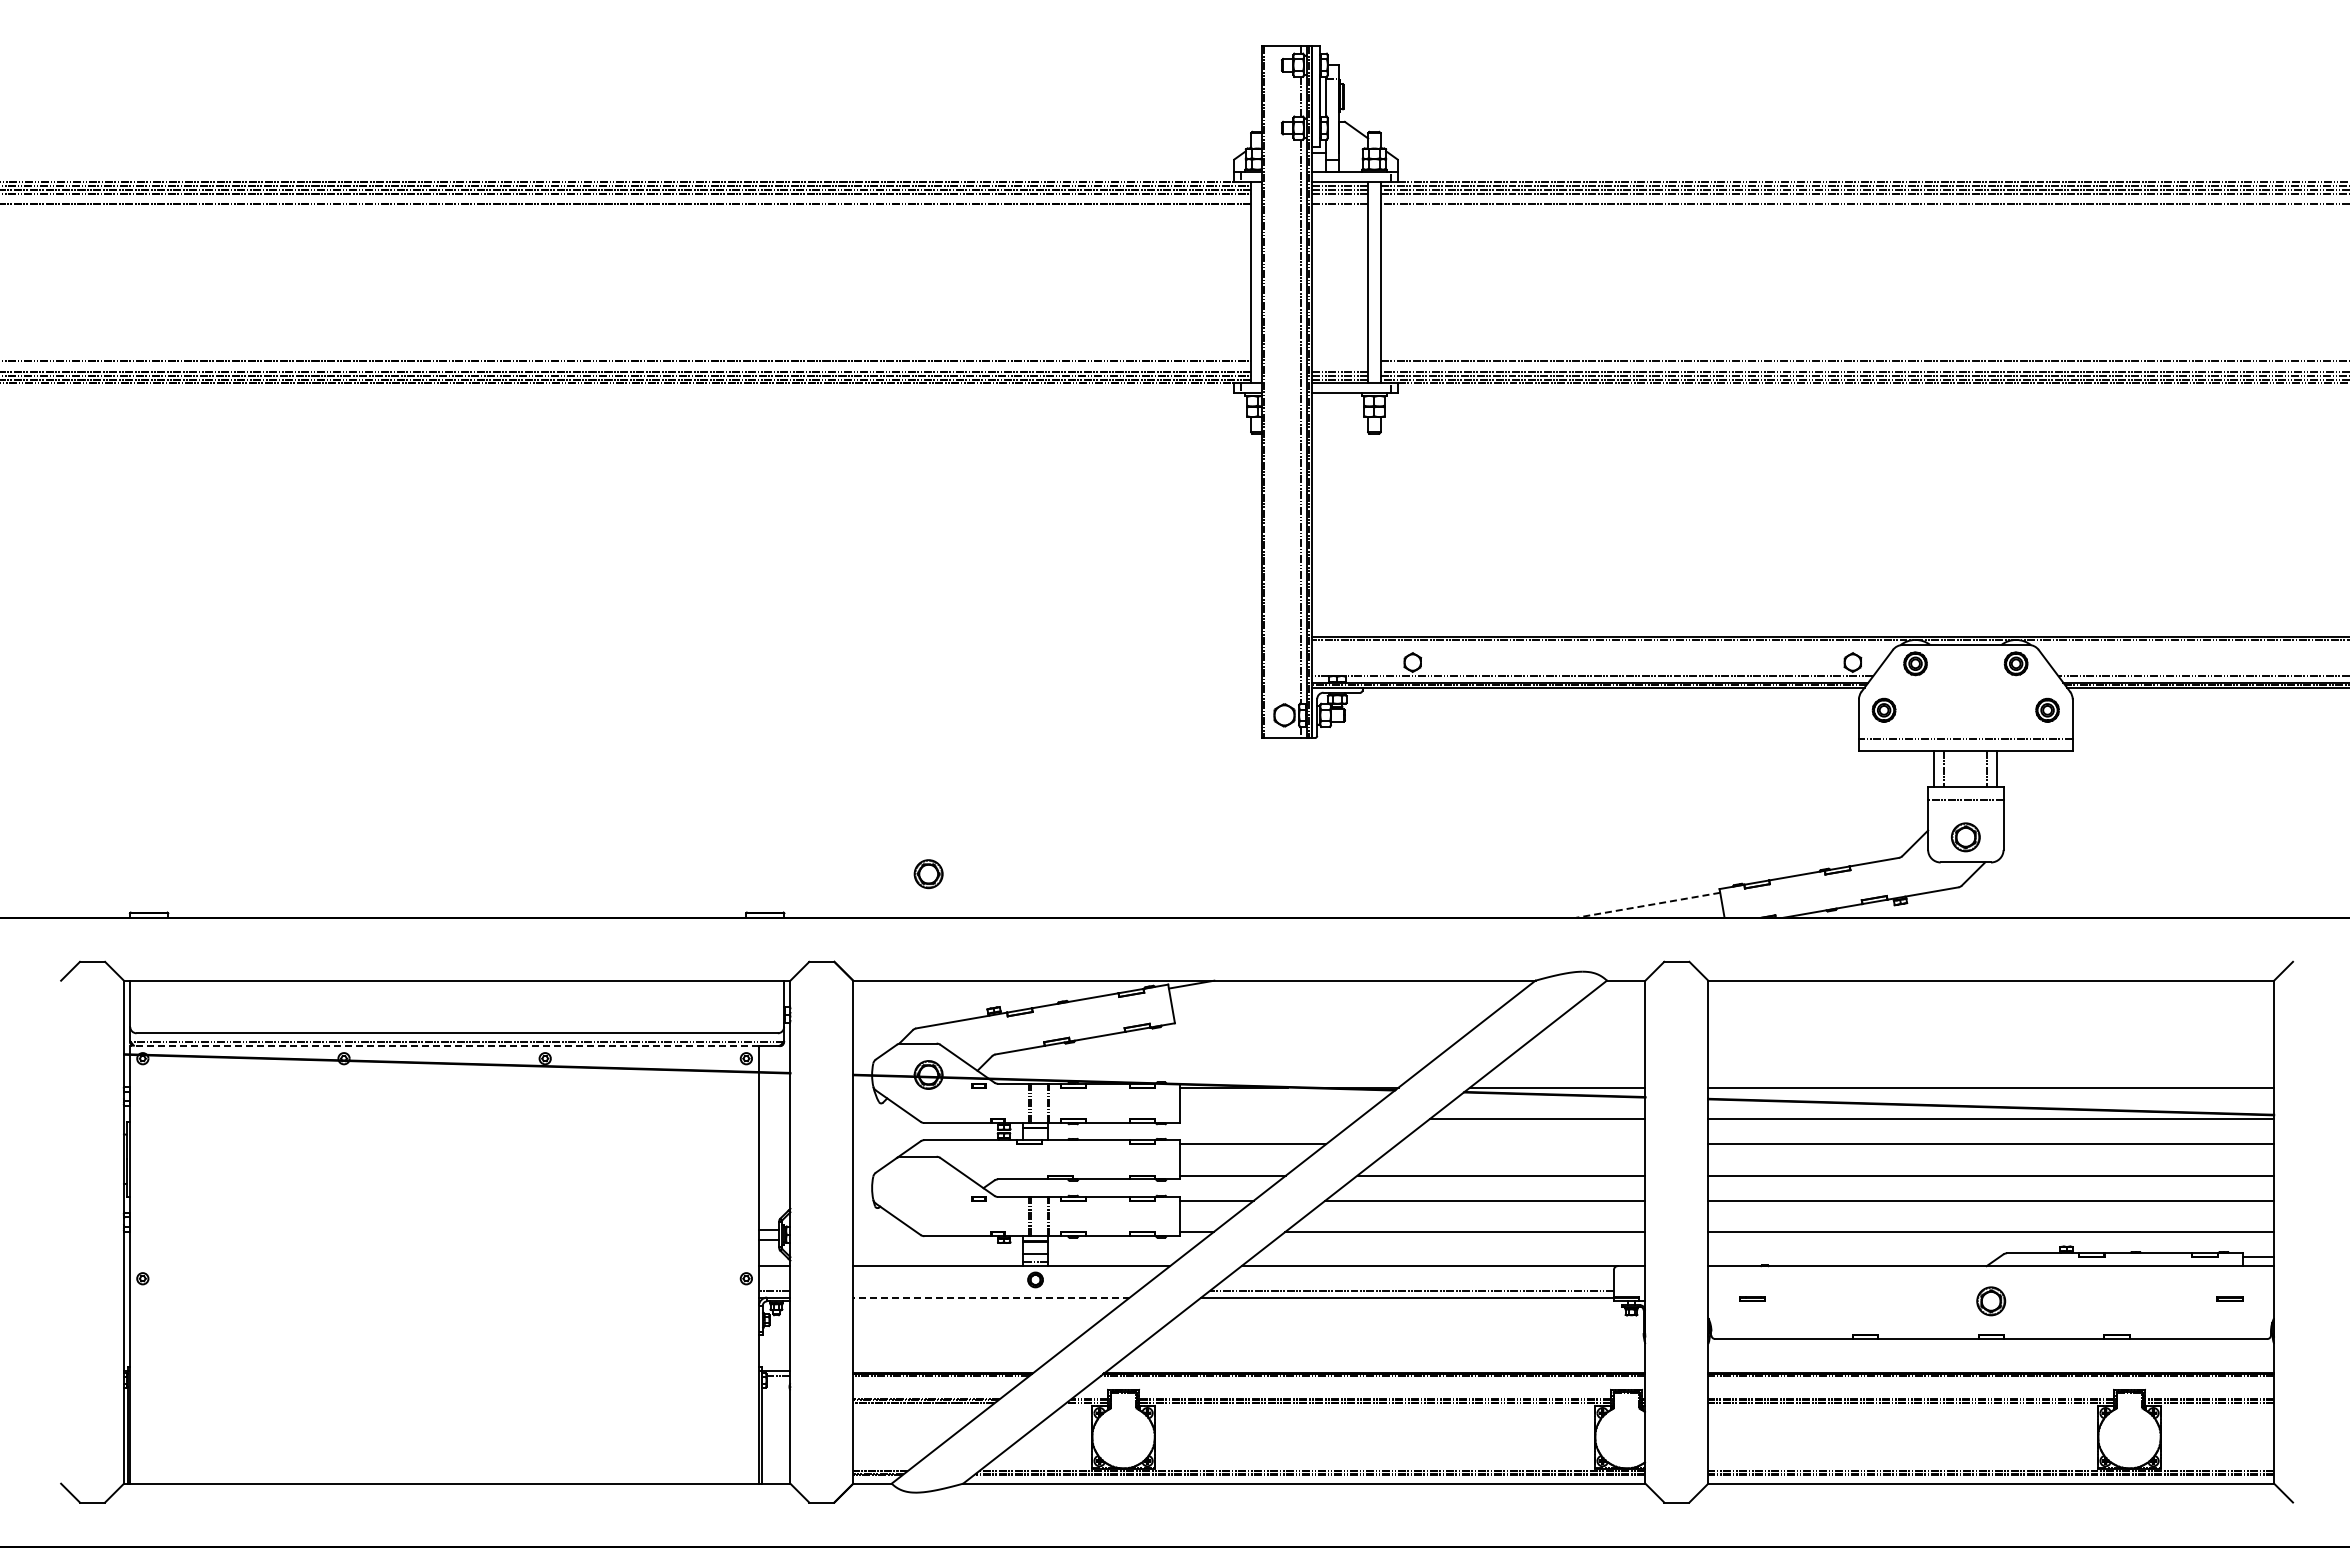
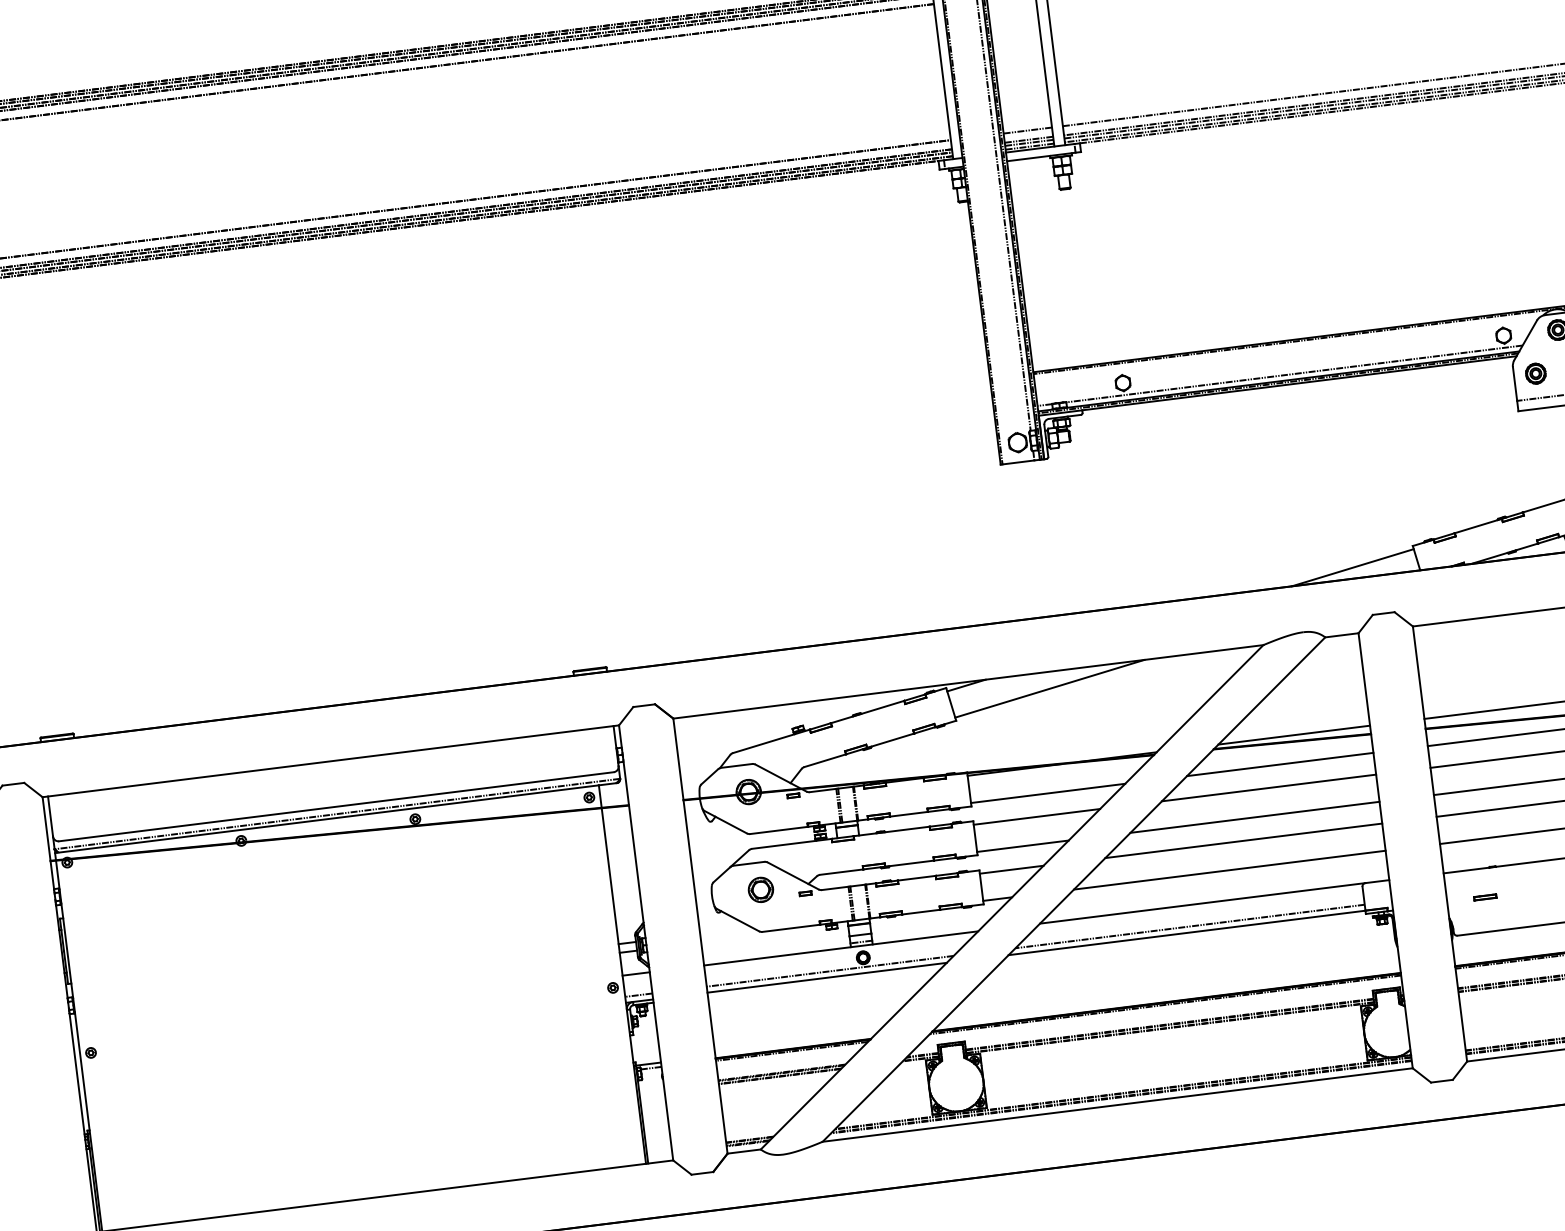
line: (1340, 361) -> (1028, 130), added
part: (928, 874) -> (760, 890), moved
line: (1647, 905) -> (1352, 567), dashed -> solid
line: (1285, 999) -> (1049, 688), added
line: (444, 1046) -> (326, 819), dashed -> solid
line: (1269, 1119) -> (1048, 793), added
line: (1521, 1144) -> (1269, 788), added
line: (995, 1290) -> (829, 971), added
line: (991, 1297) -> (827, 977), dashed -> solid

